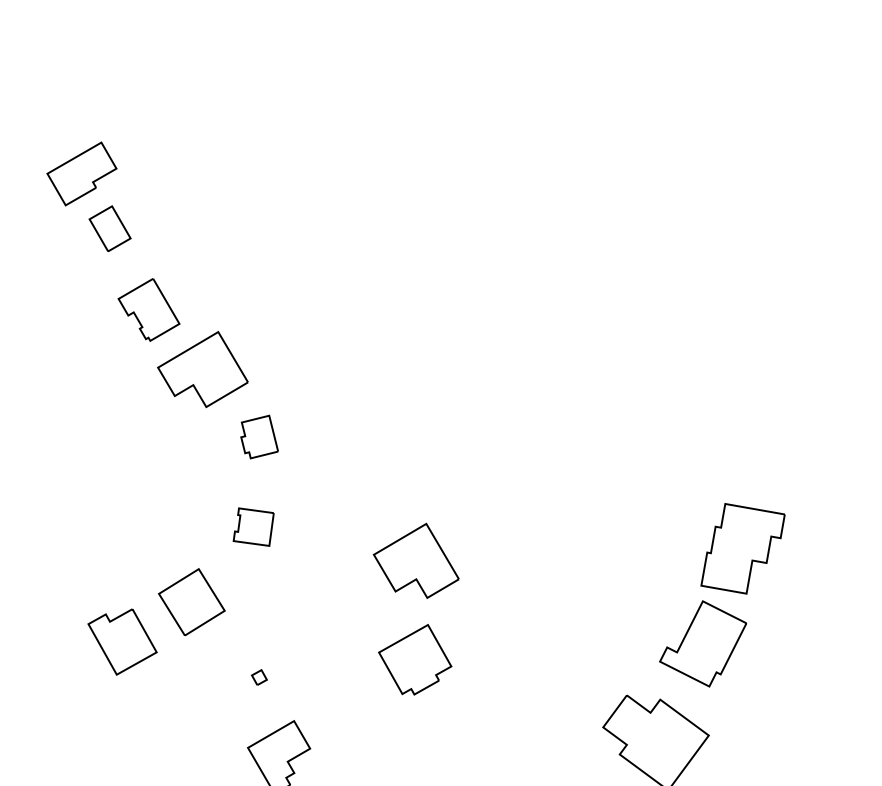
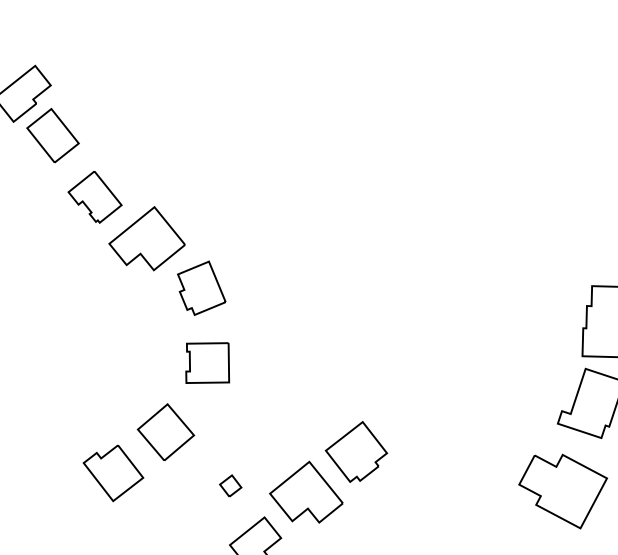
part: (109, 228) -> (52, 135), size x1.43
part: (259, 436) -> (201, 287), size x1.43
part: (253, 526) -> (207, 362), size x1.43
part: (415, 560) -> (304, 493), moved
part: (259, 677) -> (230, 485), size x1.67

